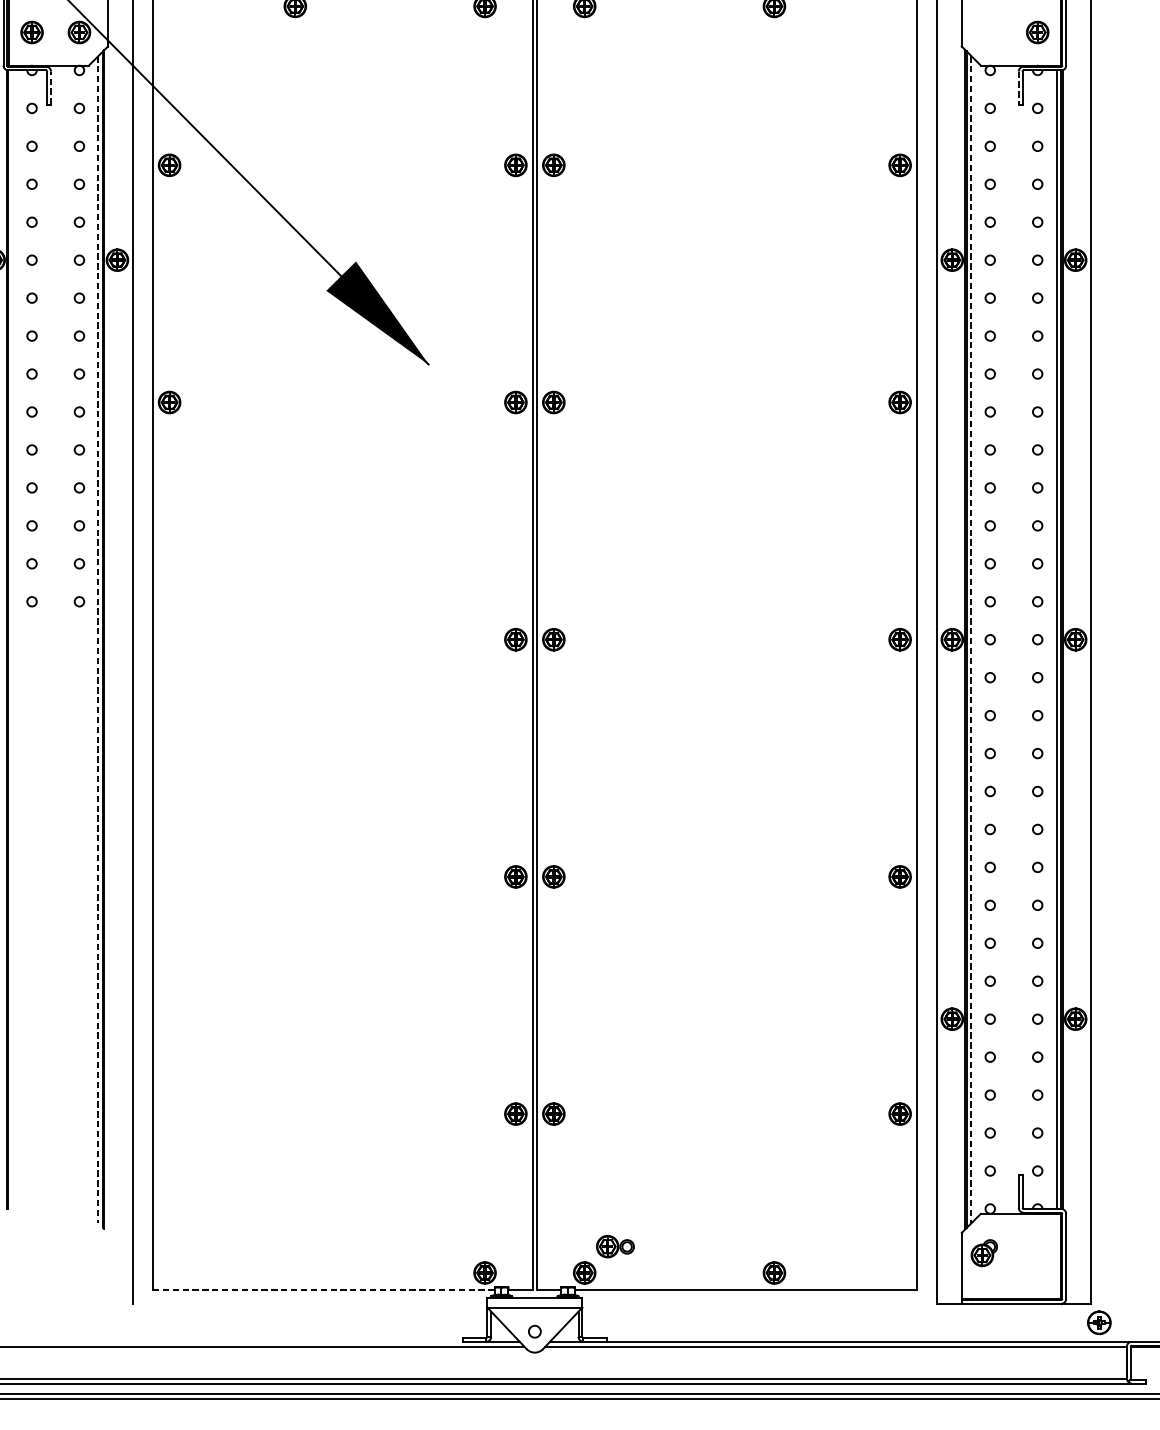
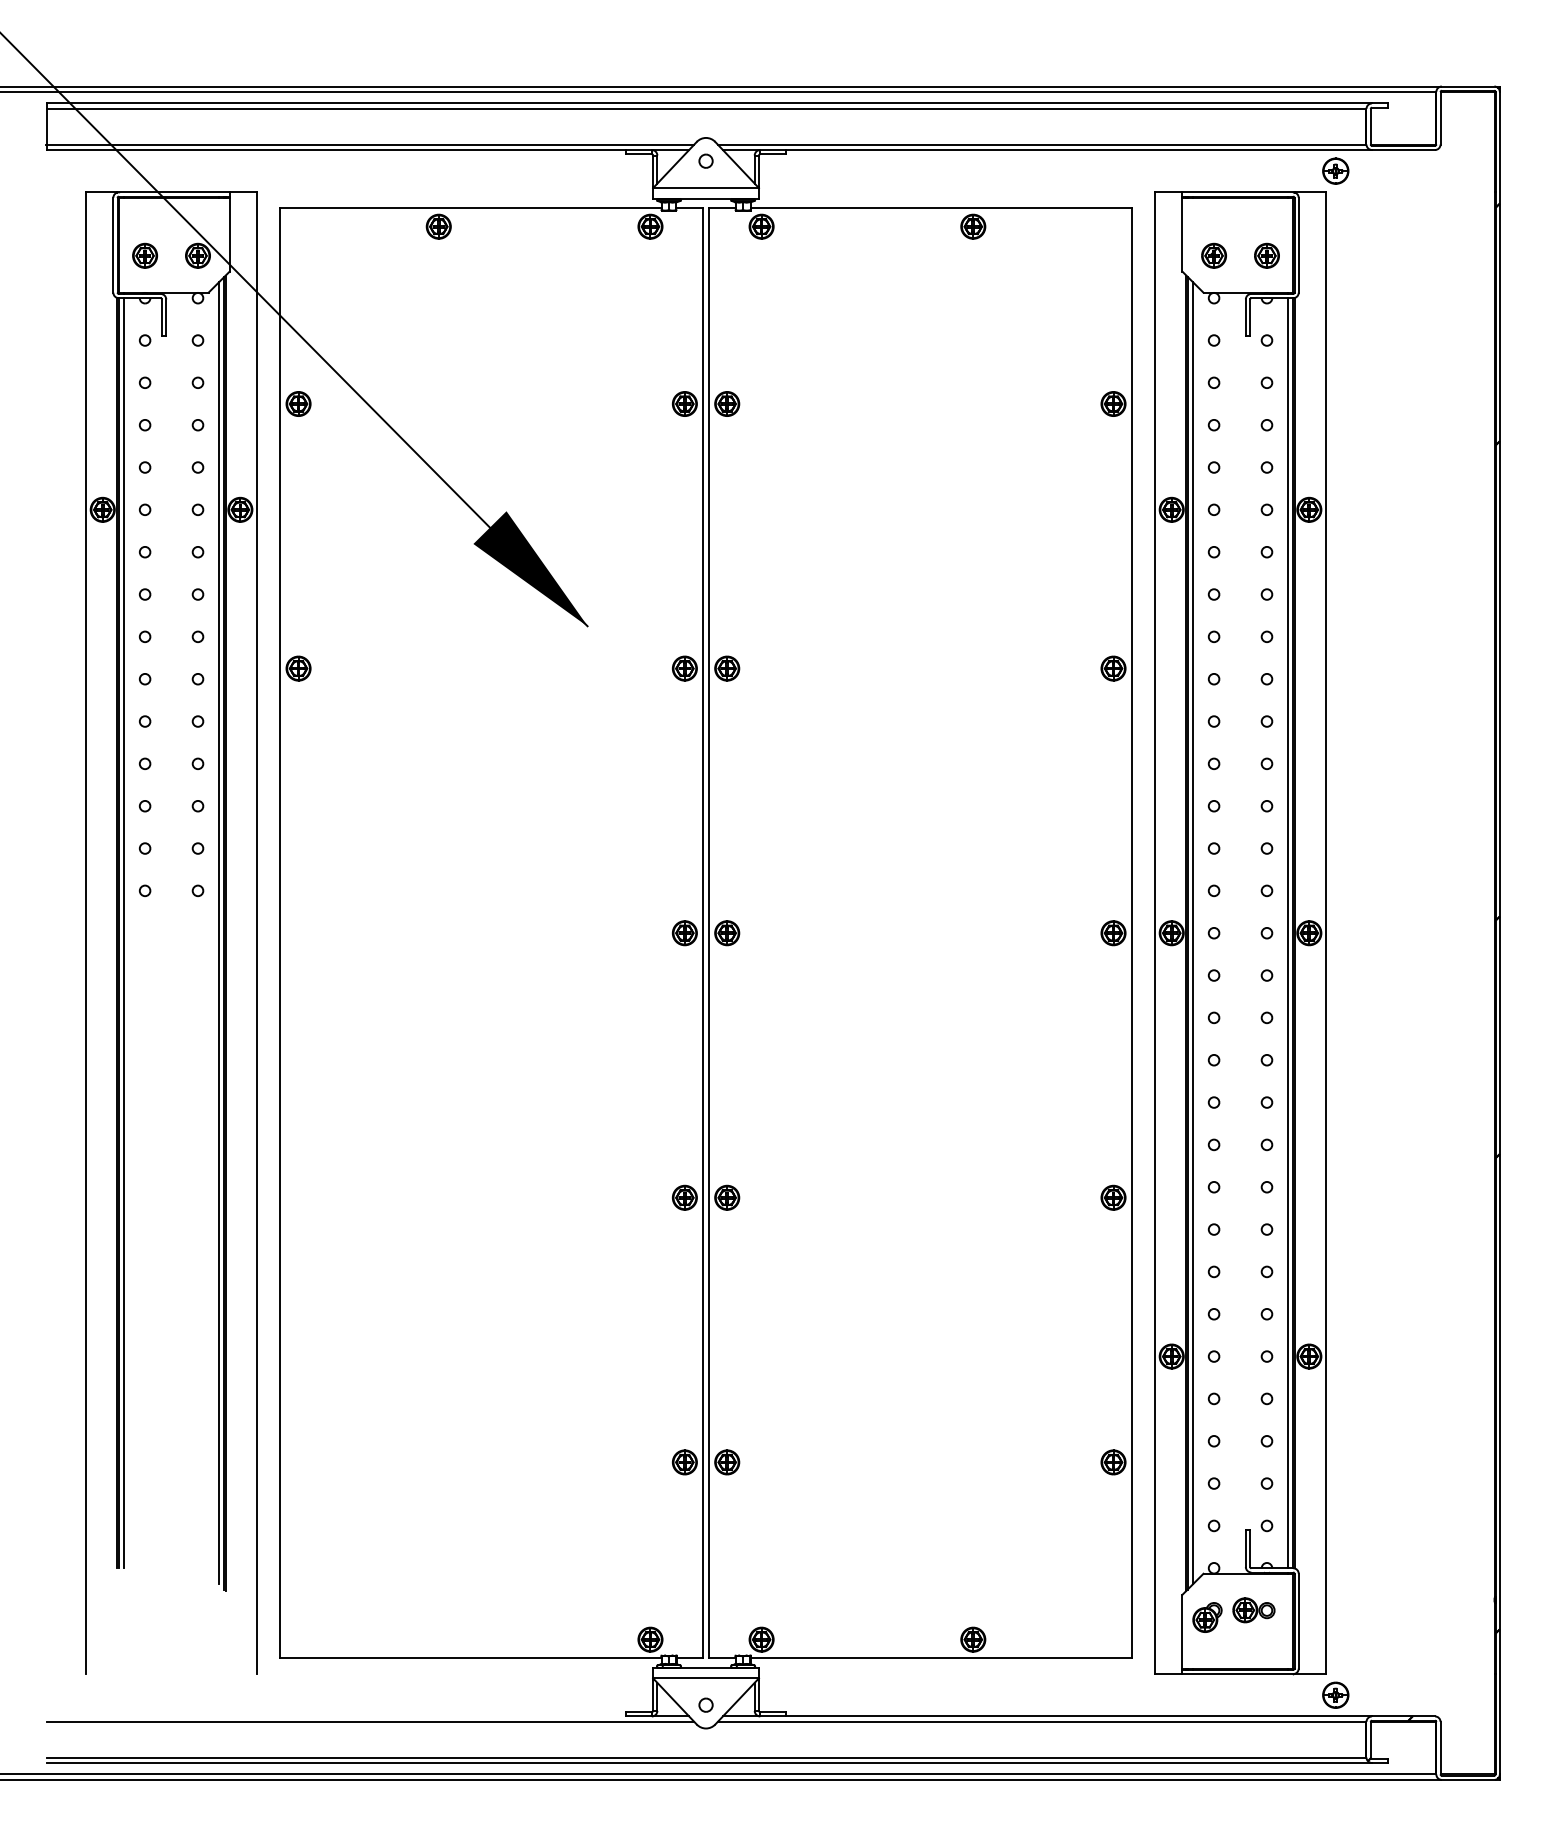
part: (989, 32) -> (1213, 255), added
line: (51, 87) -> (166, 317), dashed -> solid
line: (1018, 88) -> (1245, 318), dashed -> solid
line: (13, 639) -> (124, 933), added
line: (97, 639) -> (218, 933), dashed -> solid
line: (971, 639) -> (1193, 933), dashed -> solid
part: (615, 1246) -> (1253, 1610), moved
line: (323, 1289) -> (470, 1658), dashed -> solid

